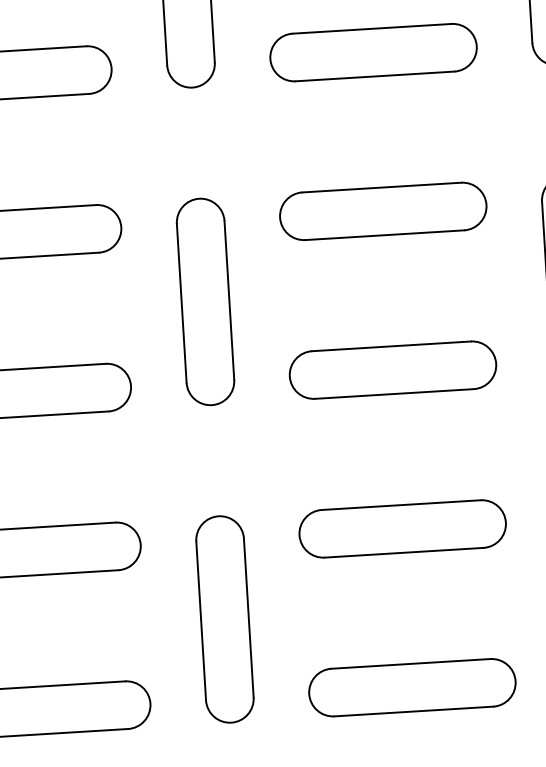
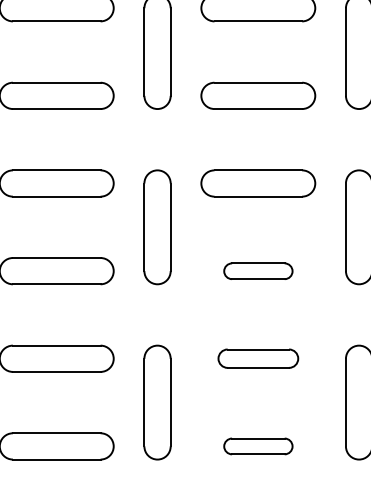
part: (393, 370) -> (258, 271), size x0.6
part: (402, 528) -> (258, 358), size x0.7
part: (412, 687) -> (258, 446), size x0.6

